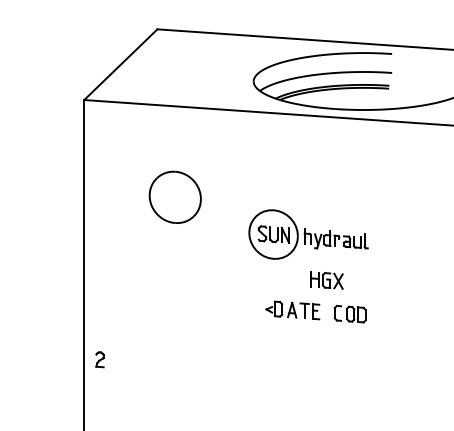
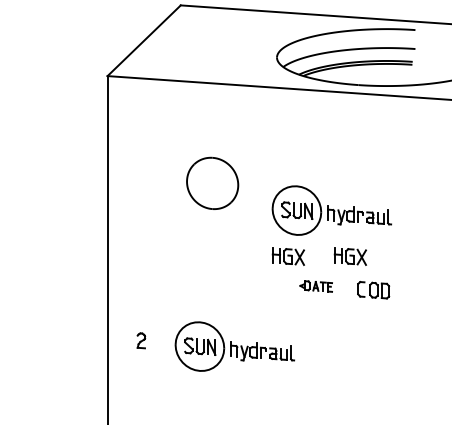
part: (174, 196) -> (211, 182), moved
part: (264, 280) -> (287, 256), added
part: (292, 310) -> (315, 286), size x0.6
part: (99, 359) -> (140, 340), moved
part: (211, 370) -> (234, 346), added

